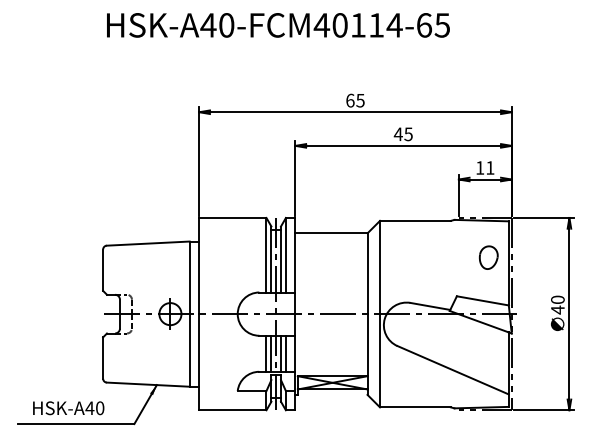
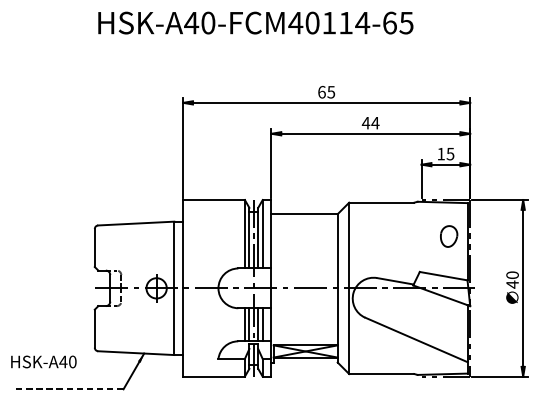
text: (408, 134) -> (375, 123), 45 -> 44
text: (490, 167) -> (450, 153), 11 -> 15
text: (68, 408) -> (43, 362), moved
line: (75, 424) -> (69, 389), solid -> dashed

